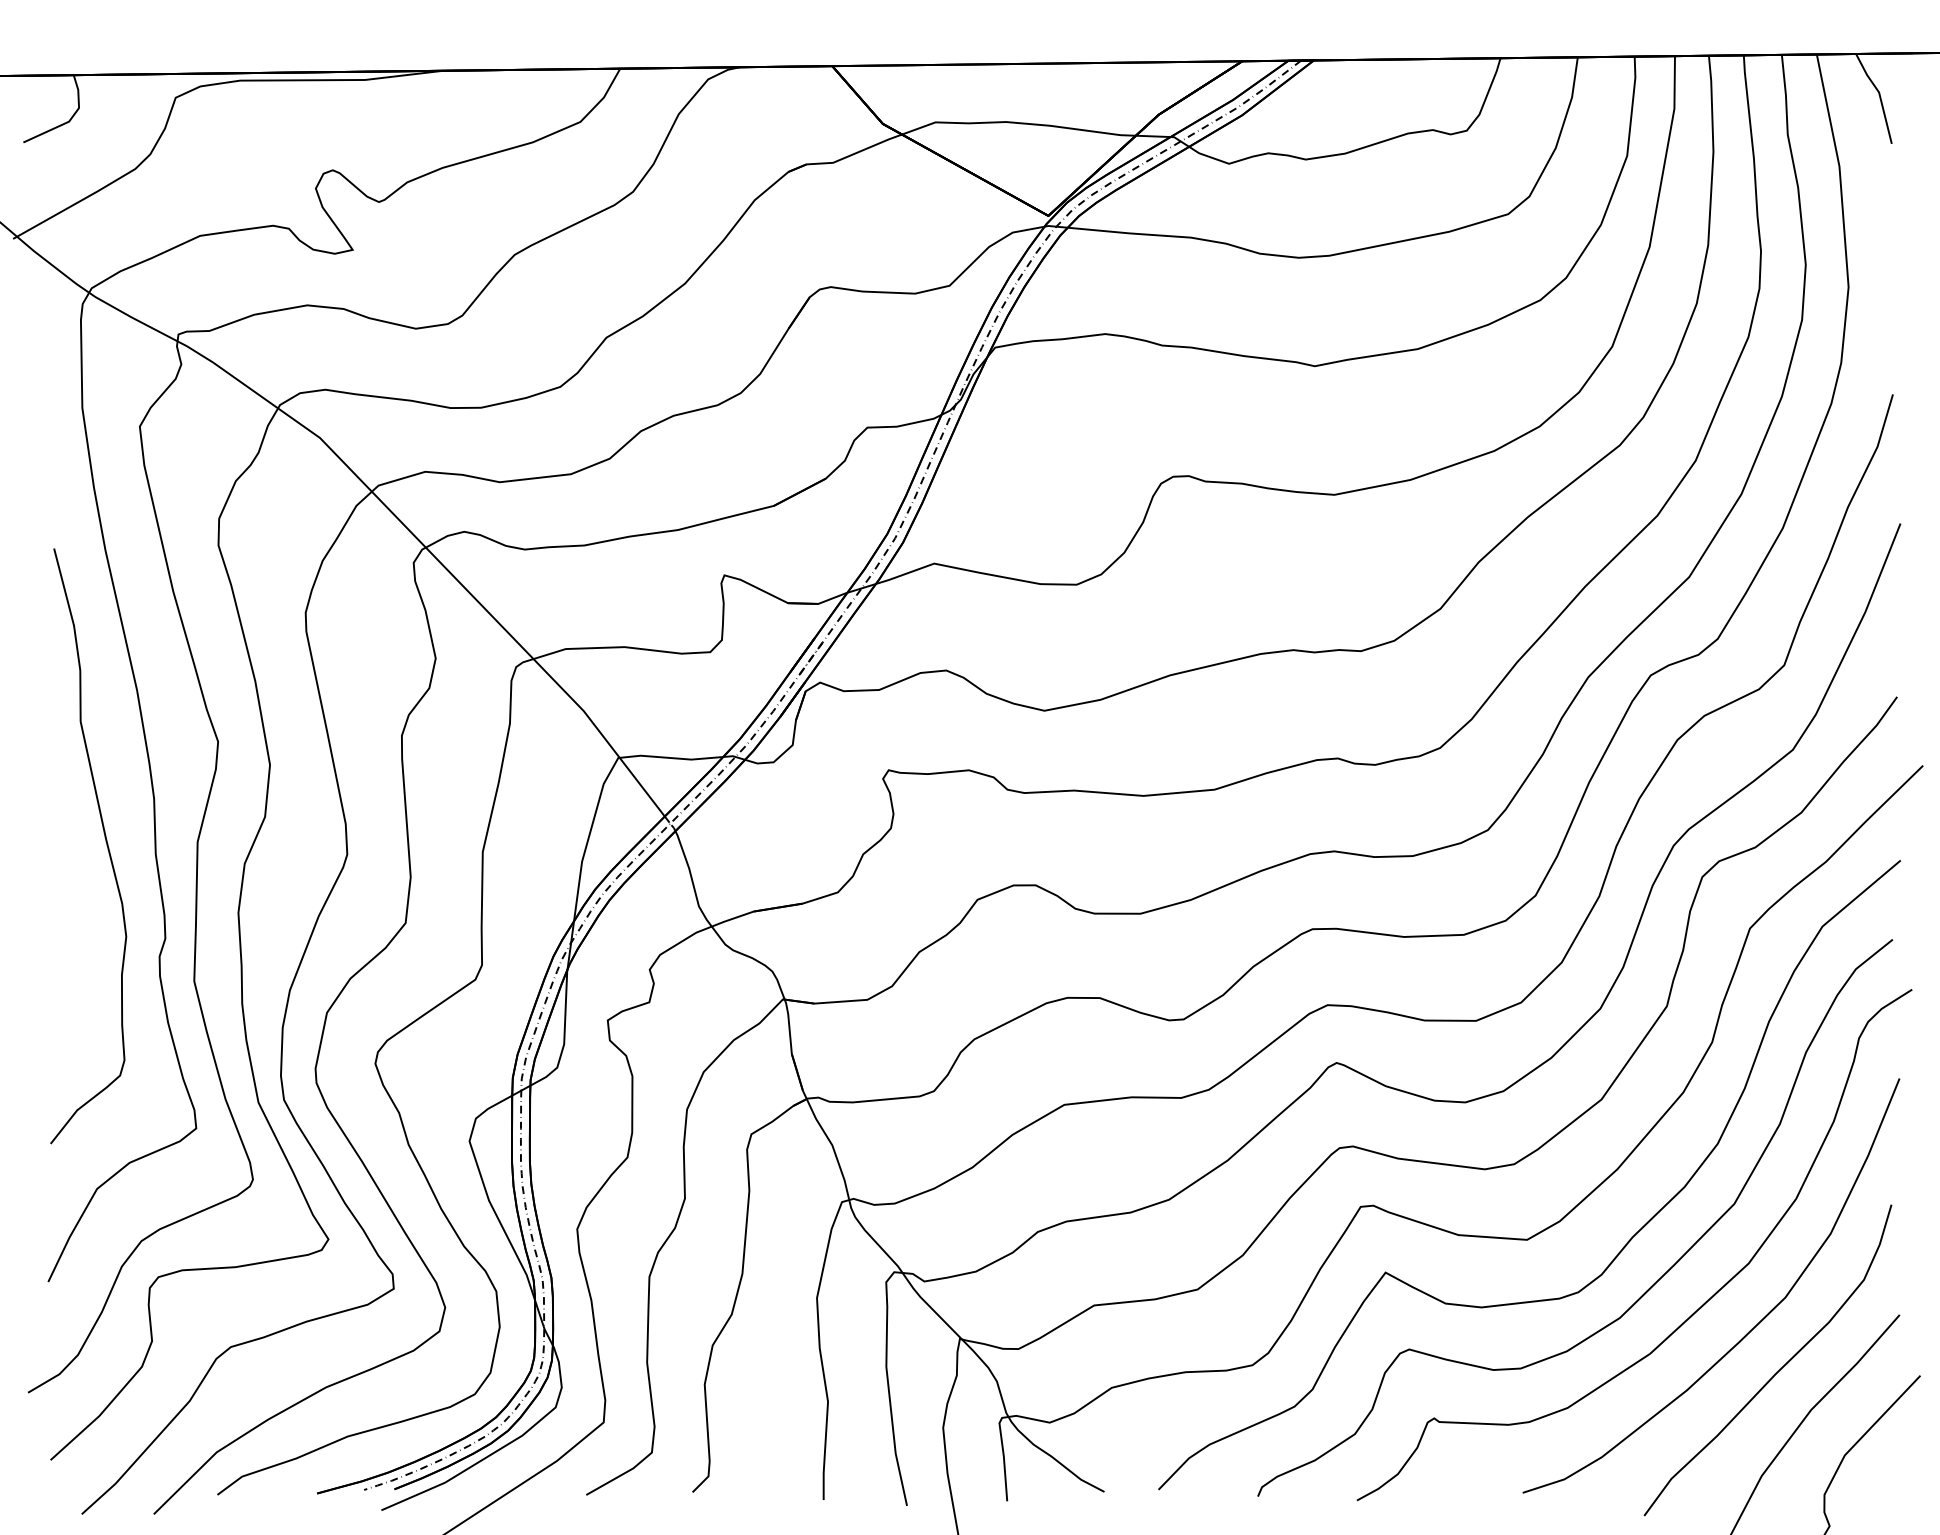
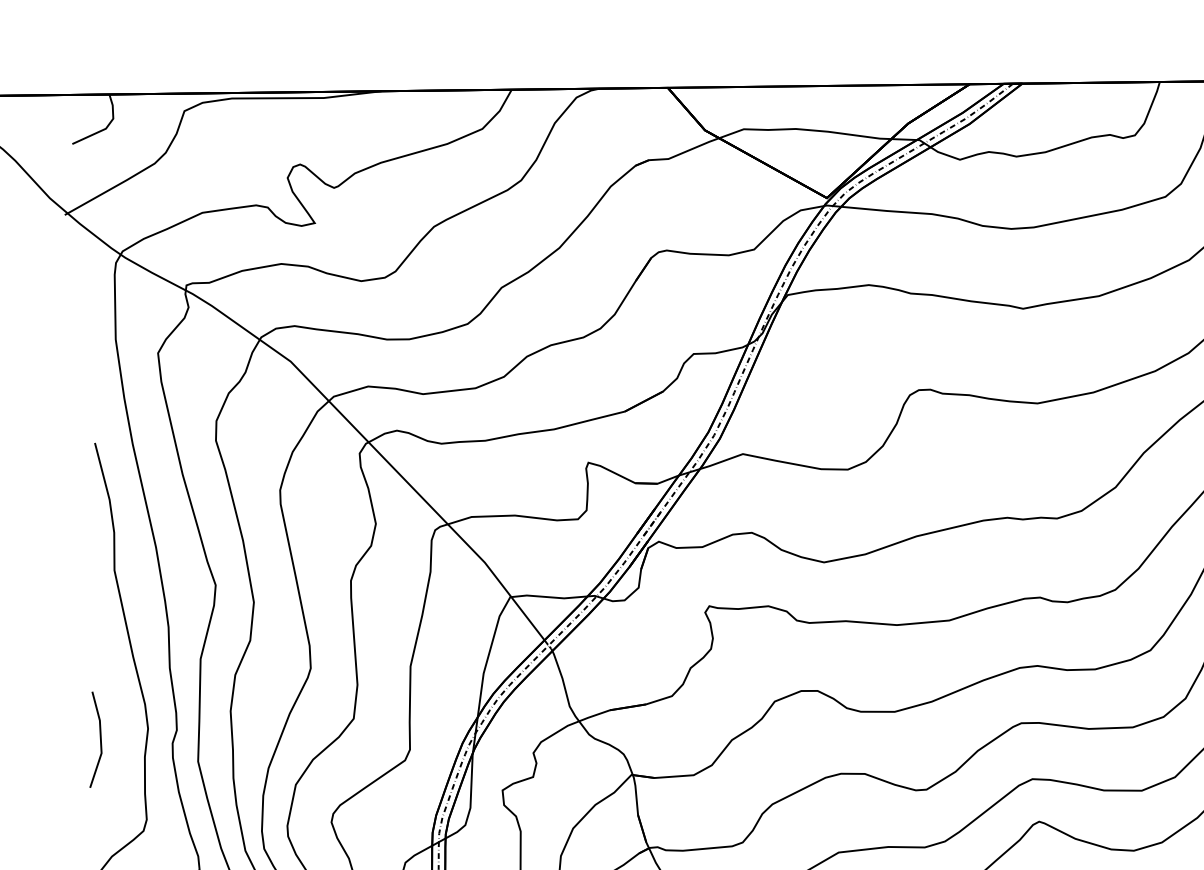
line: (61, 951) -> (100, 739), added

